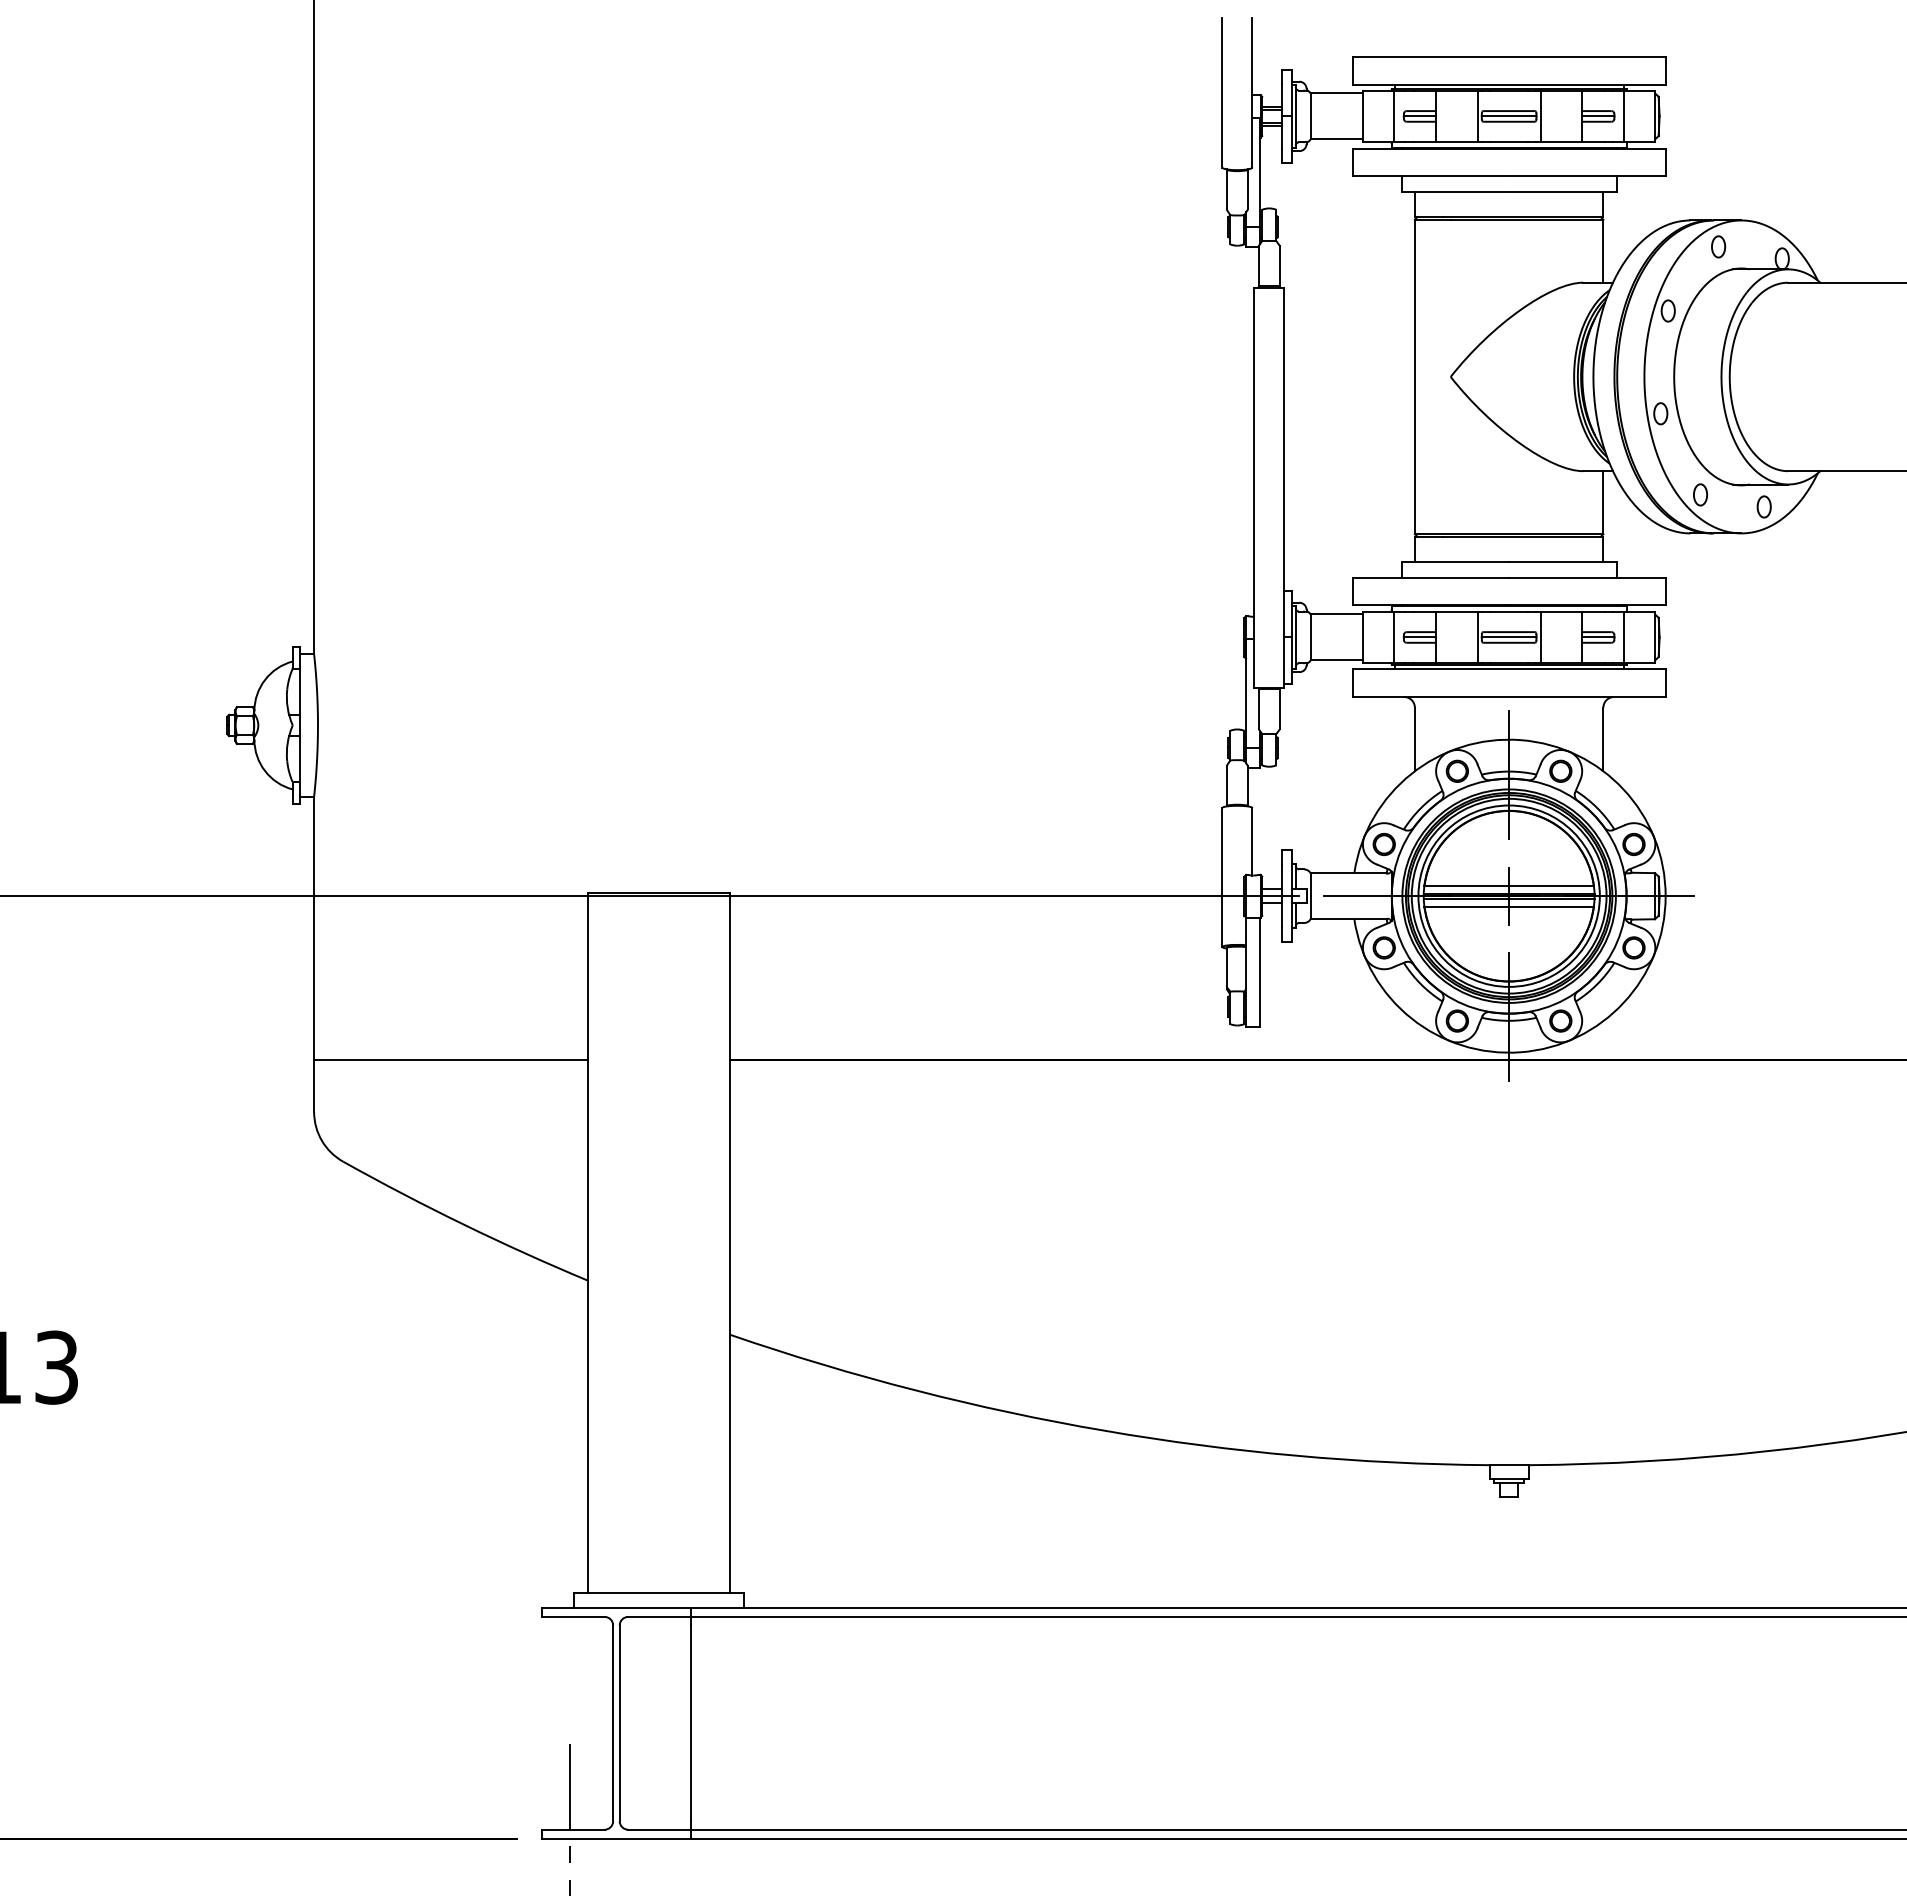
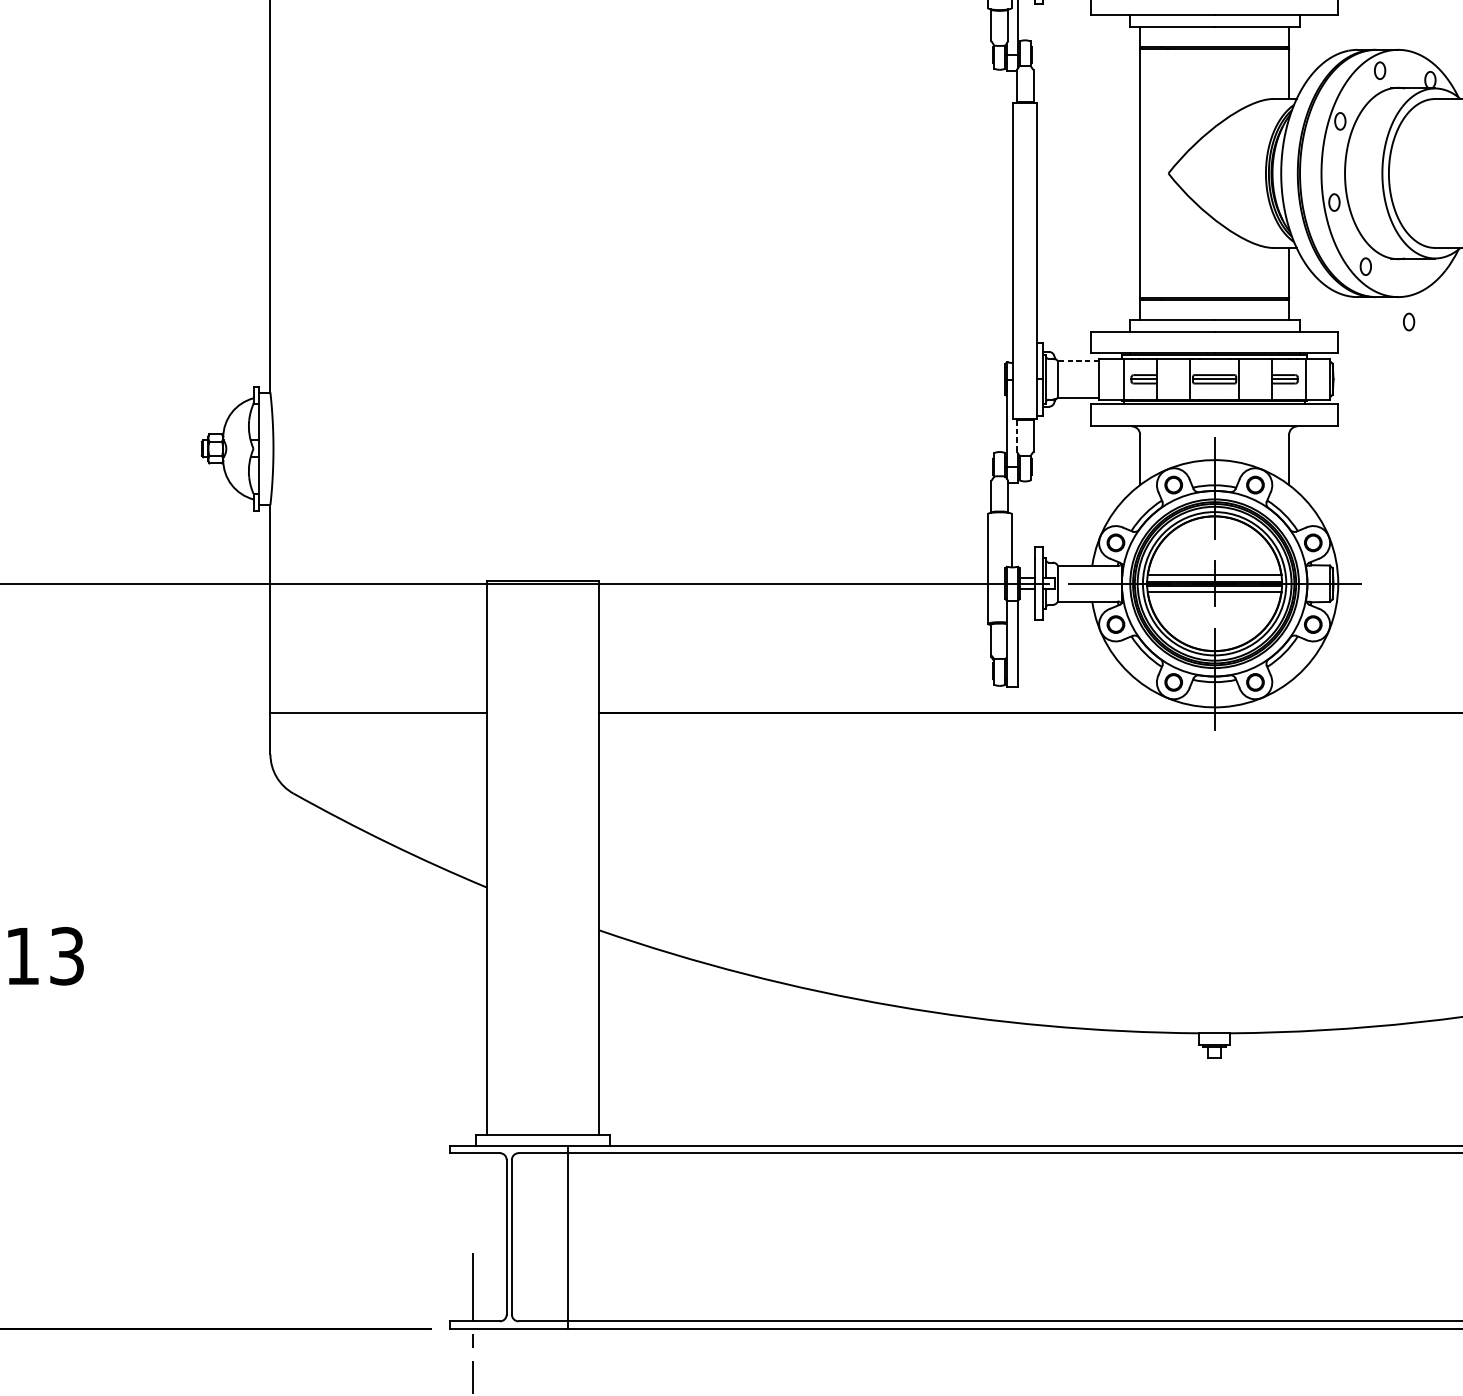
part: (1763, 506) -> (1408, 321), moved
line: (1336, 614) -> (1078, 361), solid -> dashed
line: (1258, 709) -> (1016, 436), solid -> dashed

